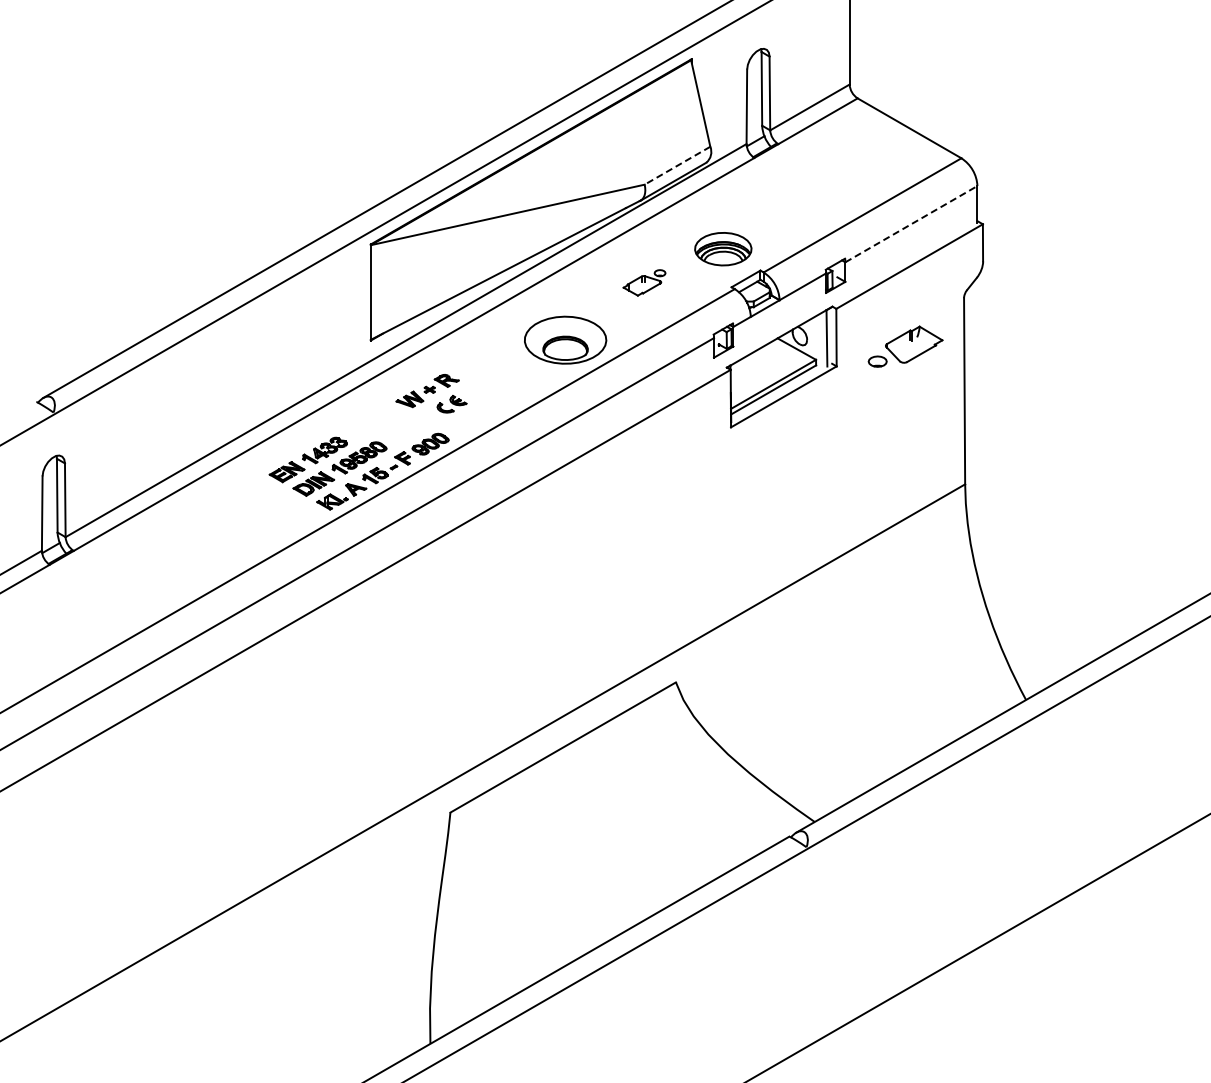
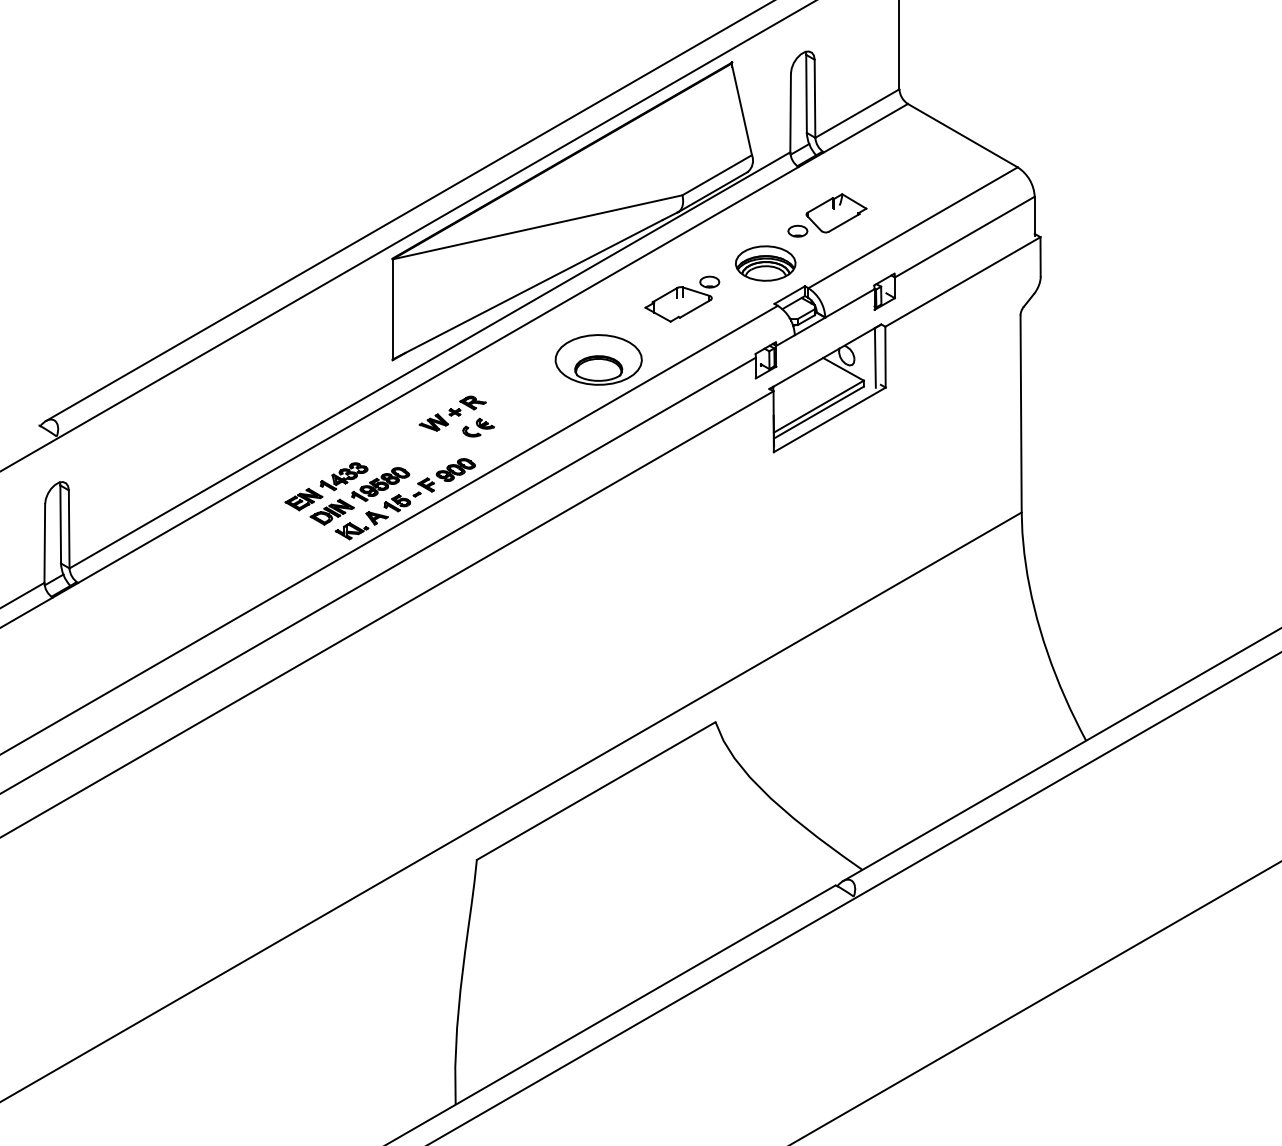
line: (677, 165) -> (717, 175), dashed -> solid
line: (911, 223) -> (964, 236), dashed -> solid
part: (644, 282) -> (682, 298), size x1.67
part: (905, 346) -> (827, 215), moved

